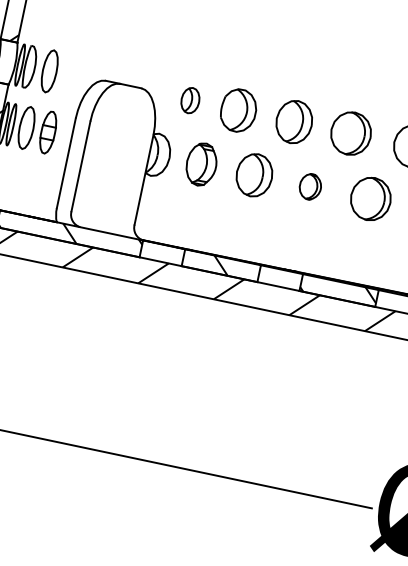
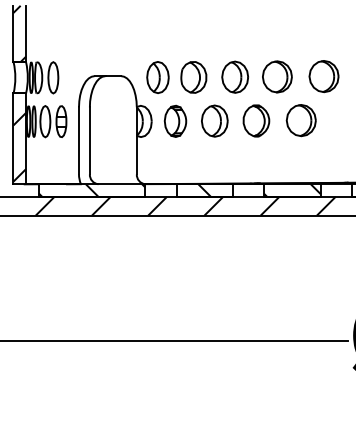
part: (189, 100) -> (157, 77), size x1.67
part: (310, 186) -> (256, 120), size x1.67

